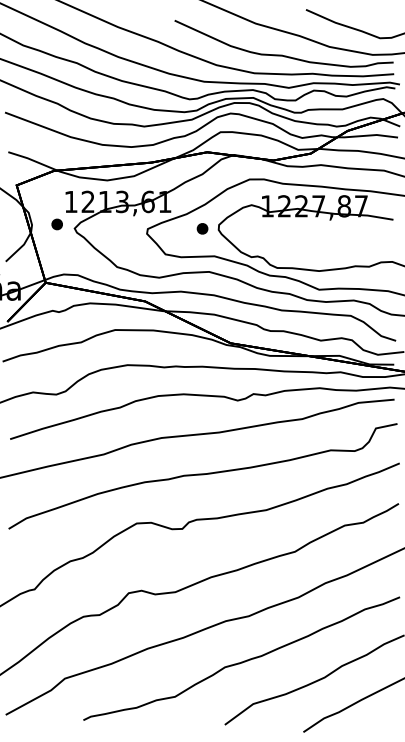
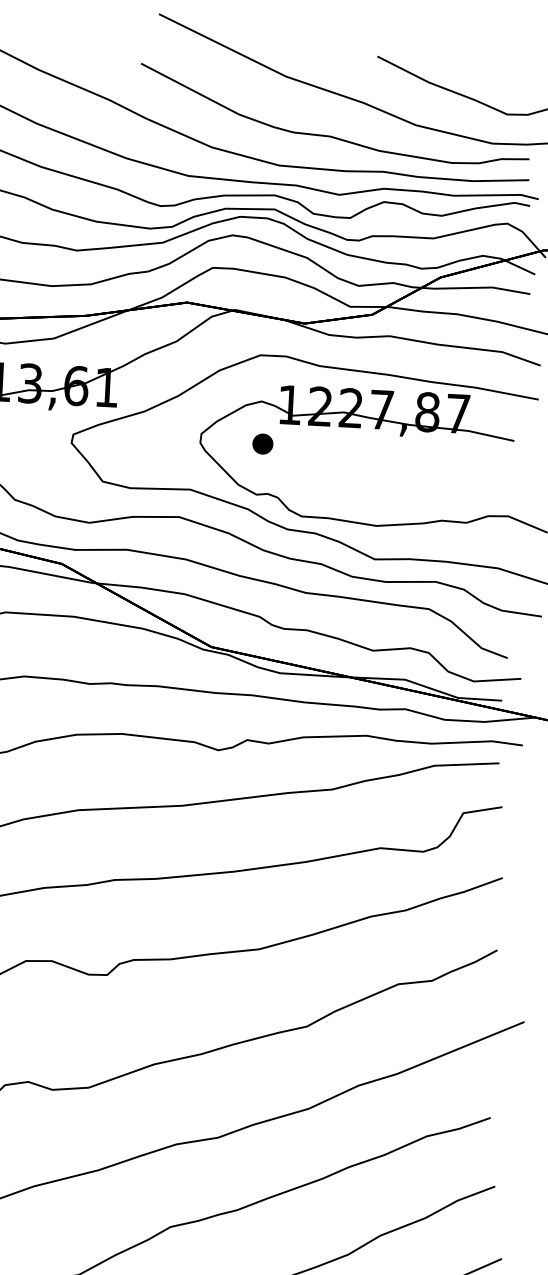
part: (202, 228) -> (262, 443), moved

